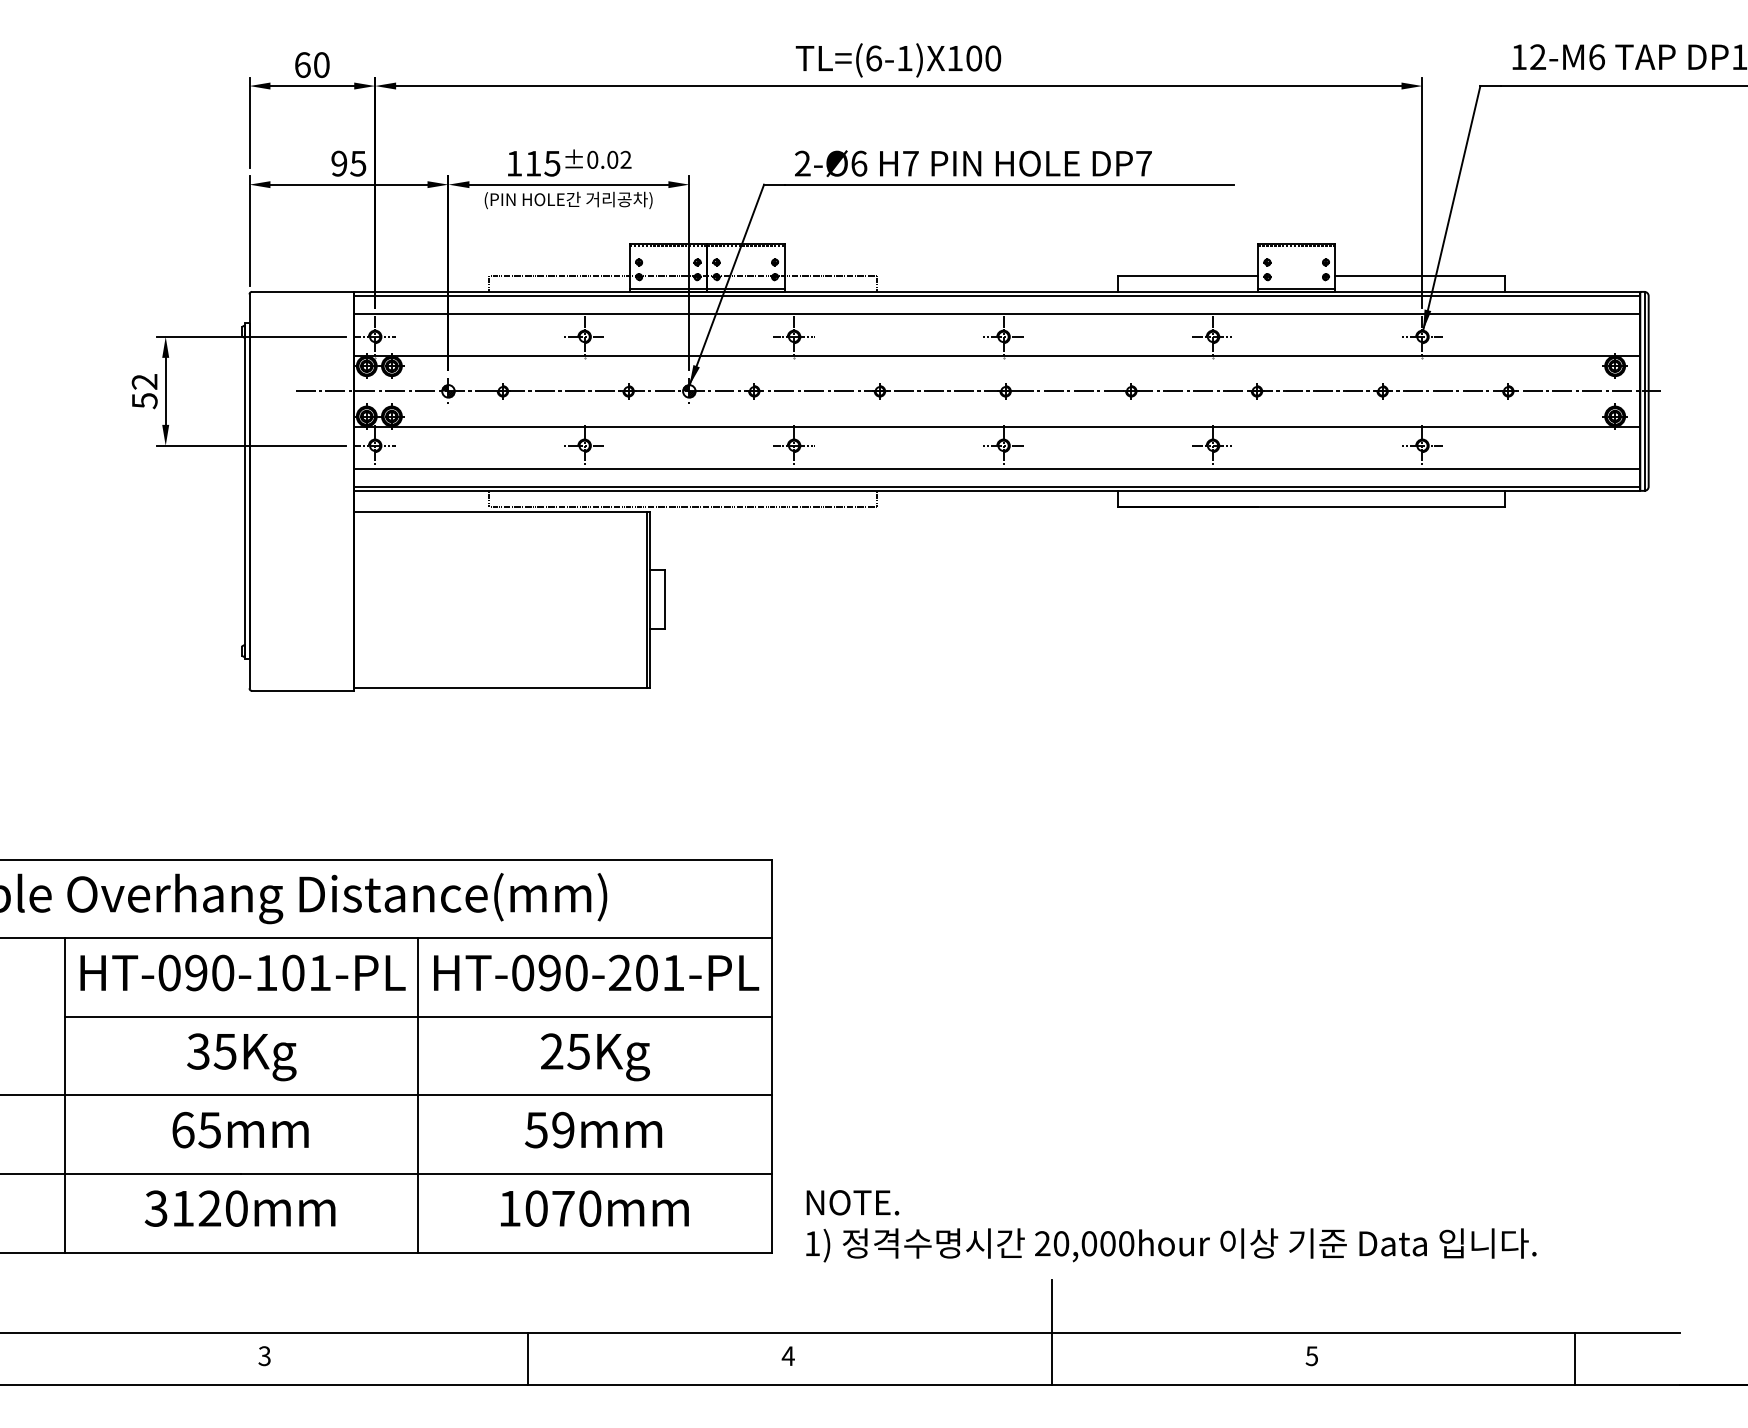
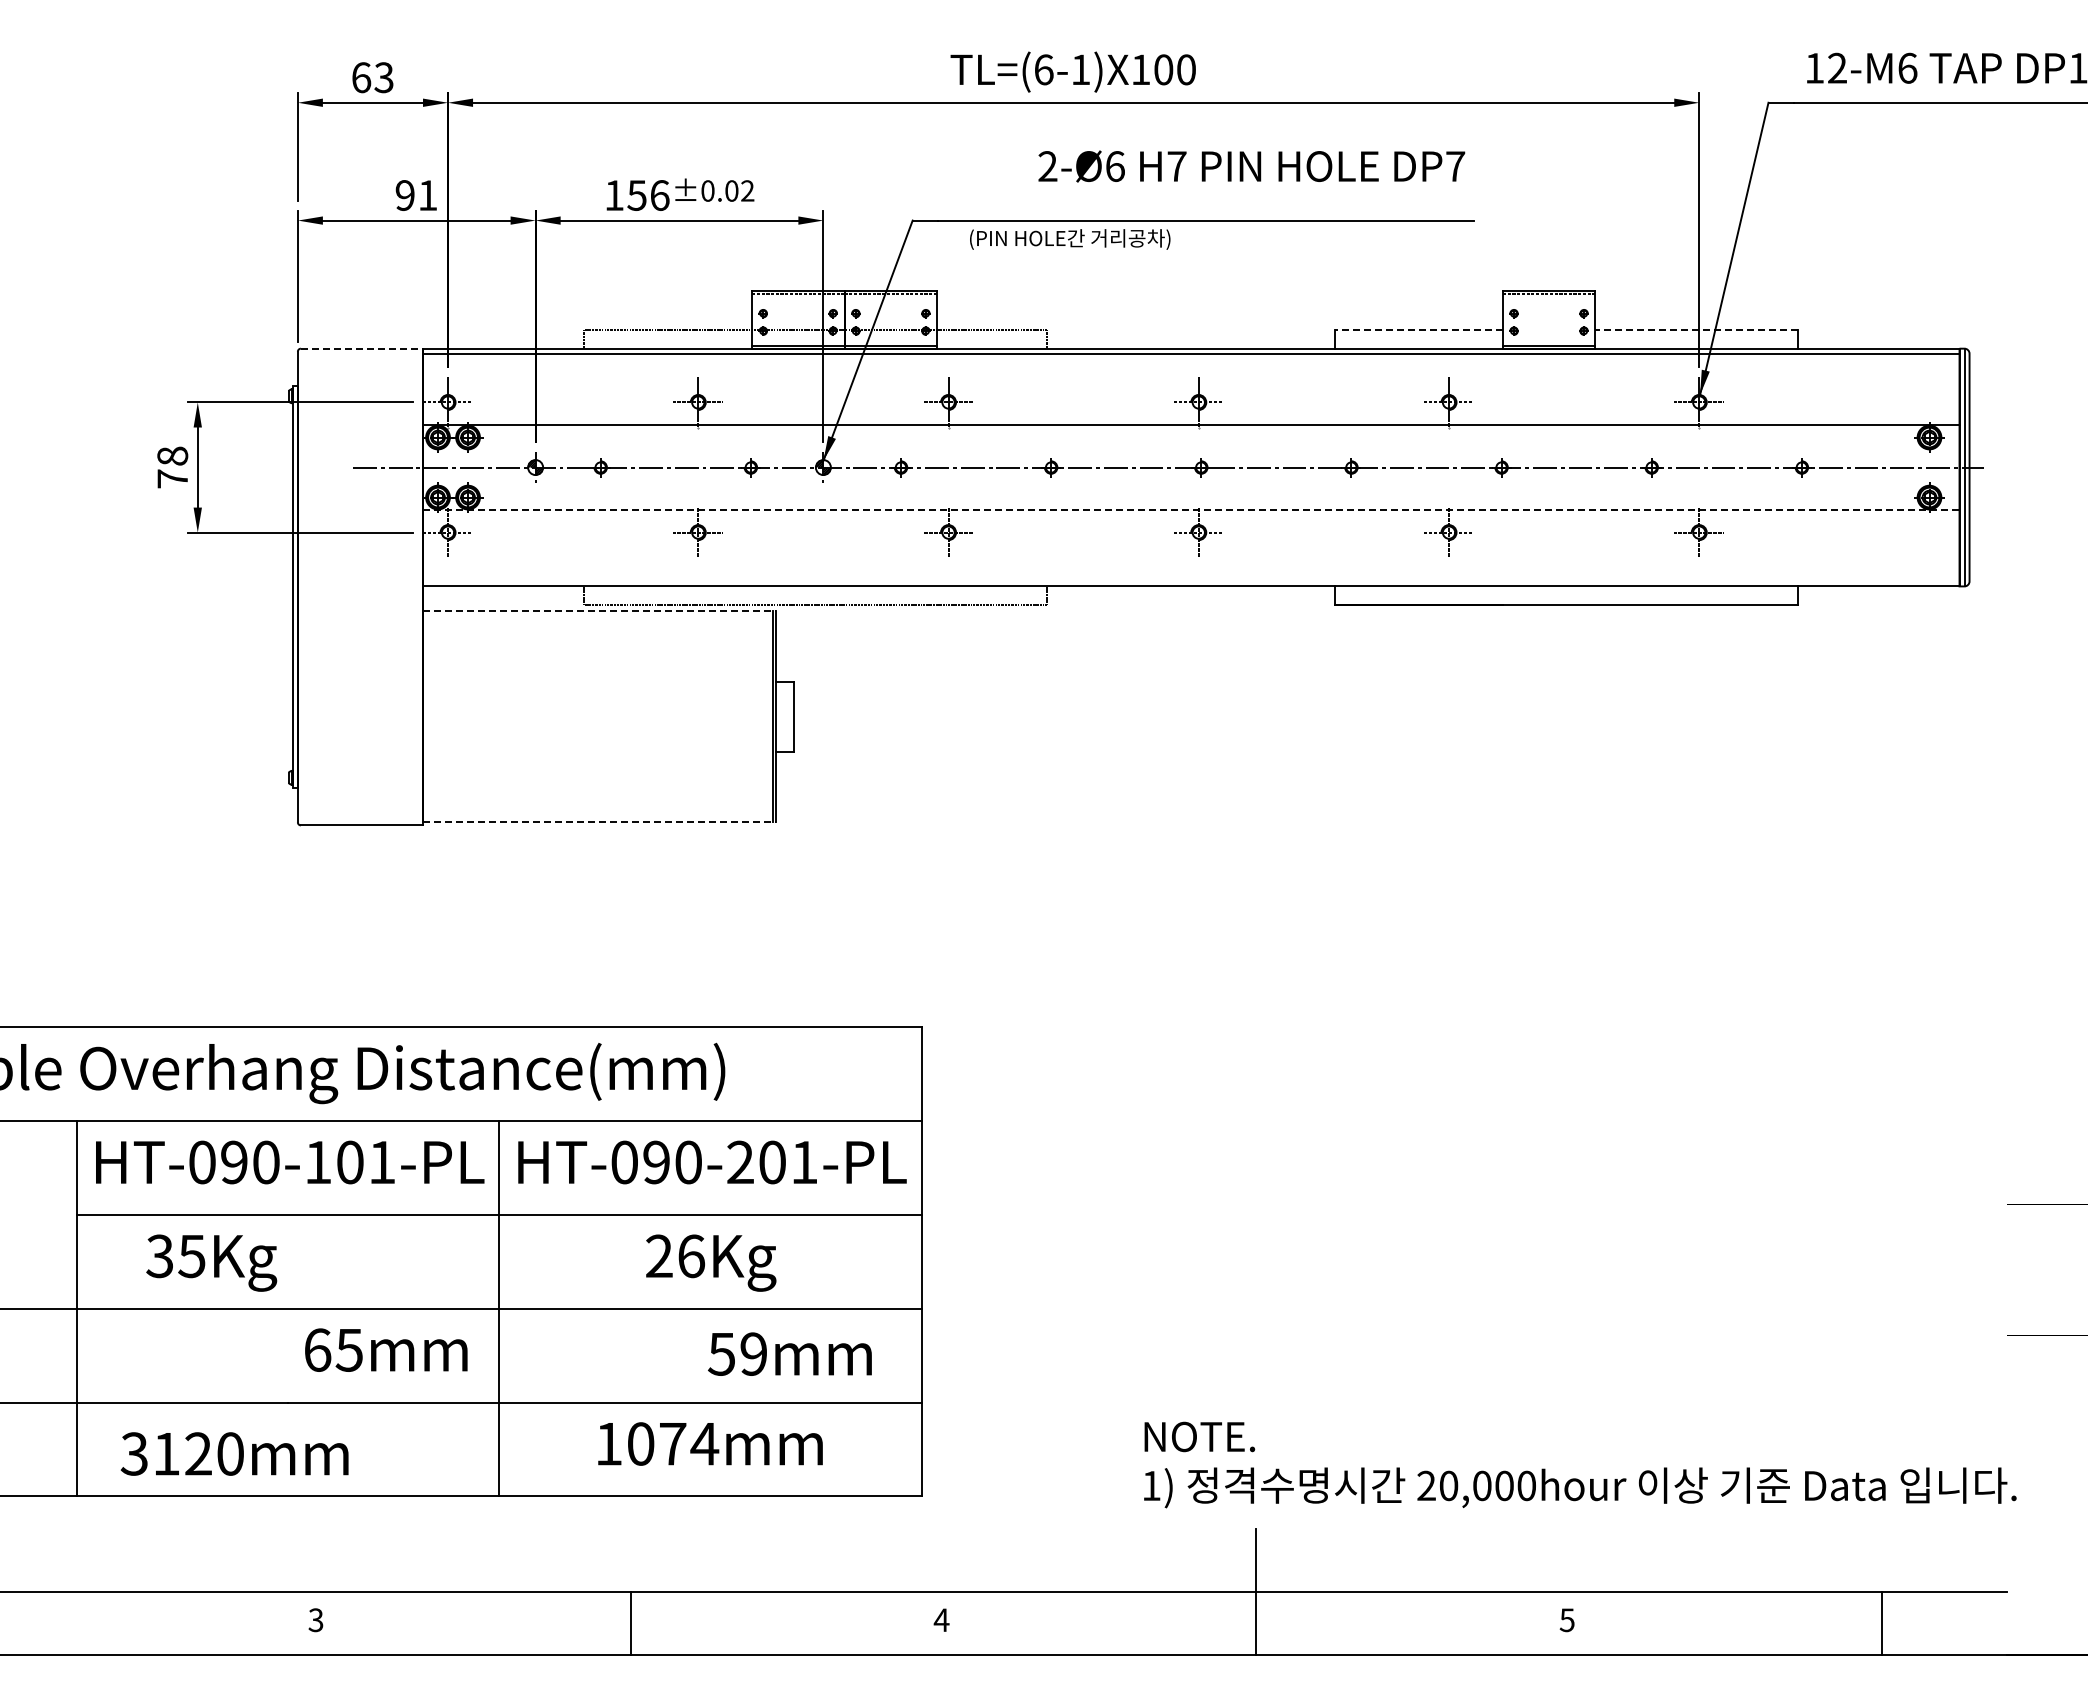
text: (321, 64) -> (383, 77), 60 -> 63
text: (357, 163) -> (427, 195), 95 -> 91
text: (542, 163) -> (648, 195), 115 -> 156
text: (973, 163) -> (1251, 166), moved
text: (568, 200) -> (1070, 239), moved
line: (1187, 275) -> (1418, 329), solid -> dashed
line: (1420, 275) -> (1696, 329), solid -> dashed
line: (303, 291) -> (362, 348), solid -> dashed
line: (997, 313) -> (1191, 374), removed
text: (144, 391) -> (172, 467), 52 -> 78
line: (997, 427) -> (1191, 510), solid -> dashed
line: (997, 469) -> (1191, 560), removed
line: (997, 486) -> (1191, 581), removed
line: (501, 511) -> (599, 611), solid -> dashed
line: (501, 687) -> (599, 821), solid -> dashed
text: (578, 1051) -> (691, 1256), 25Kg -> 26Kg
text: (241, 1056) -> (211, 1262), moved
text: (240, 1129) -> (386, 1349), moved
text: (593, 1129) -> (789, 1353), moved
text: (239, 1208) -> (234, 1453), moved
text: (589, 1208) -> (704, 1443), 1070mm -> 1074mm
text: (1171, 1225) -> (1580, 1464), moved

